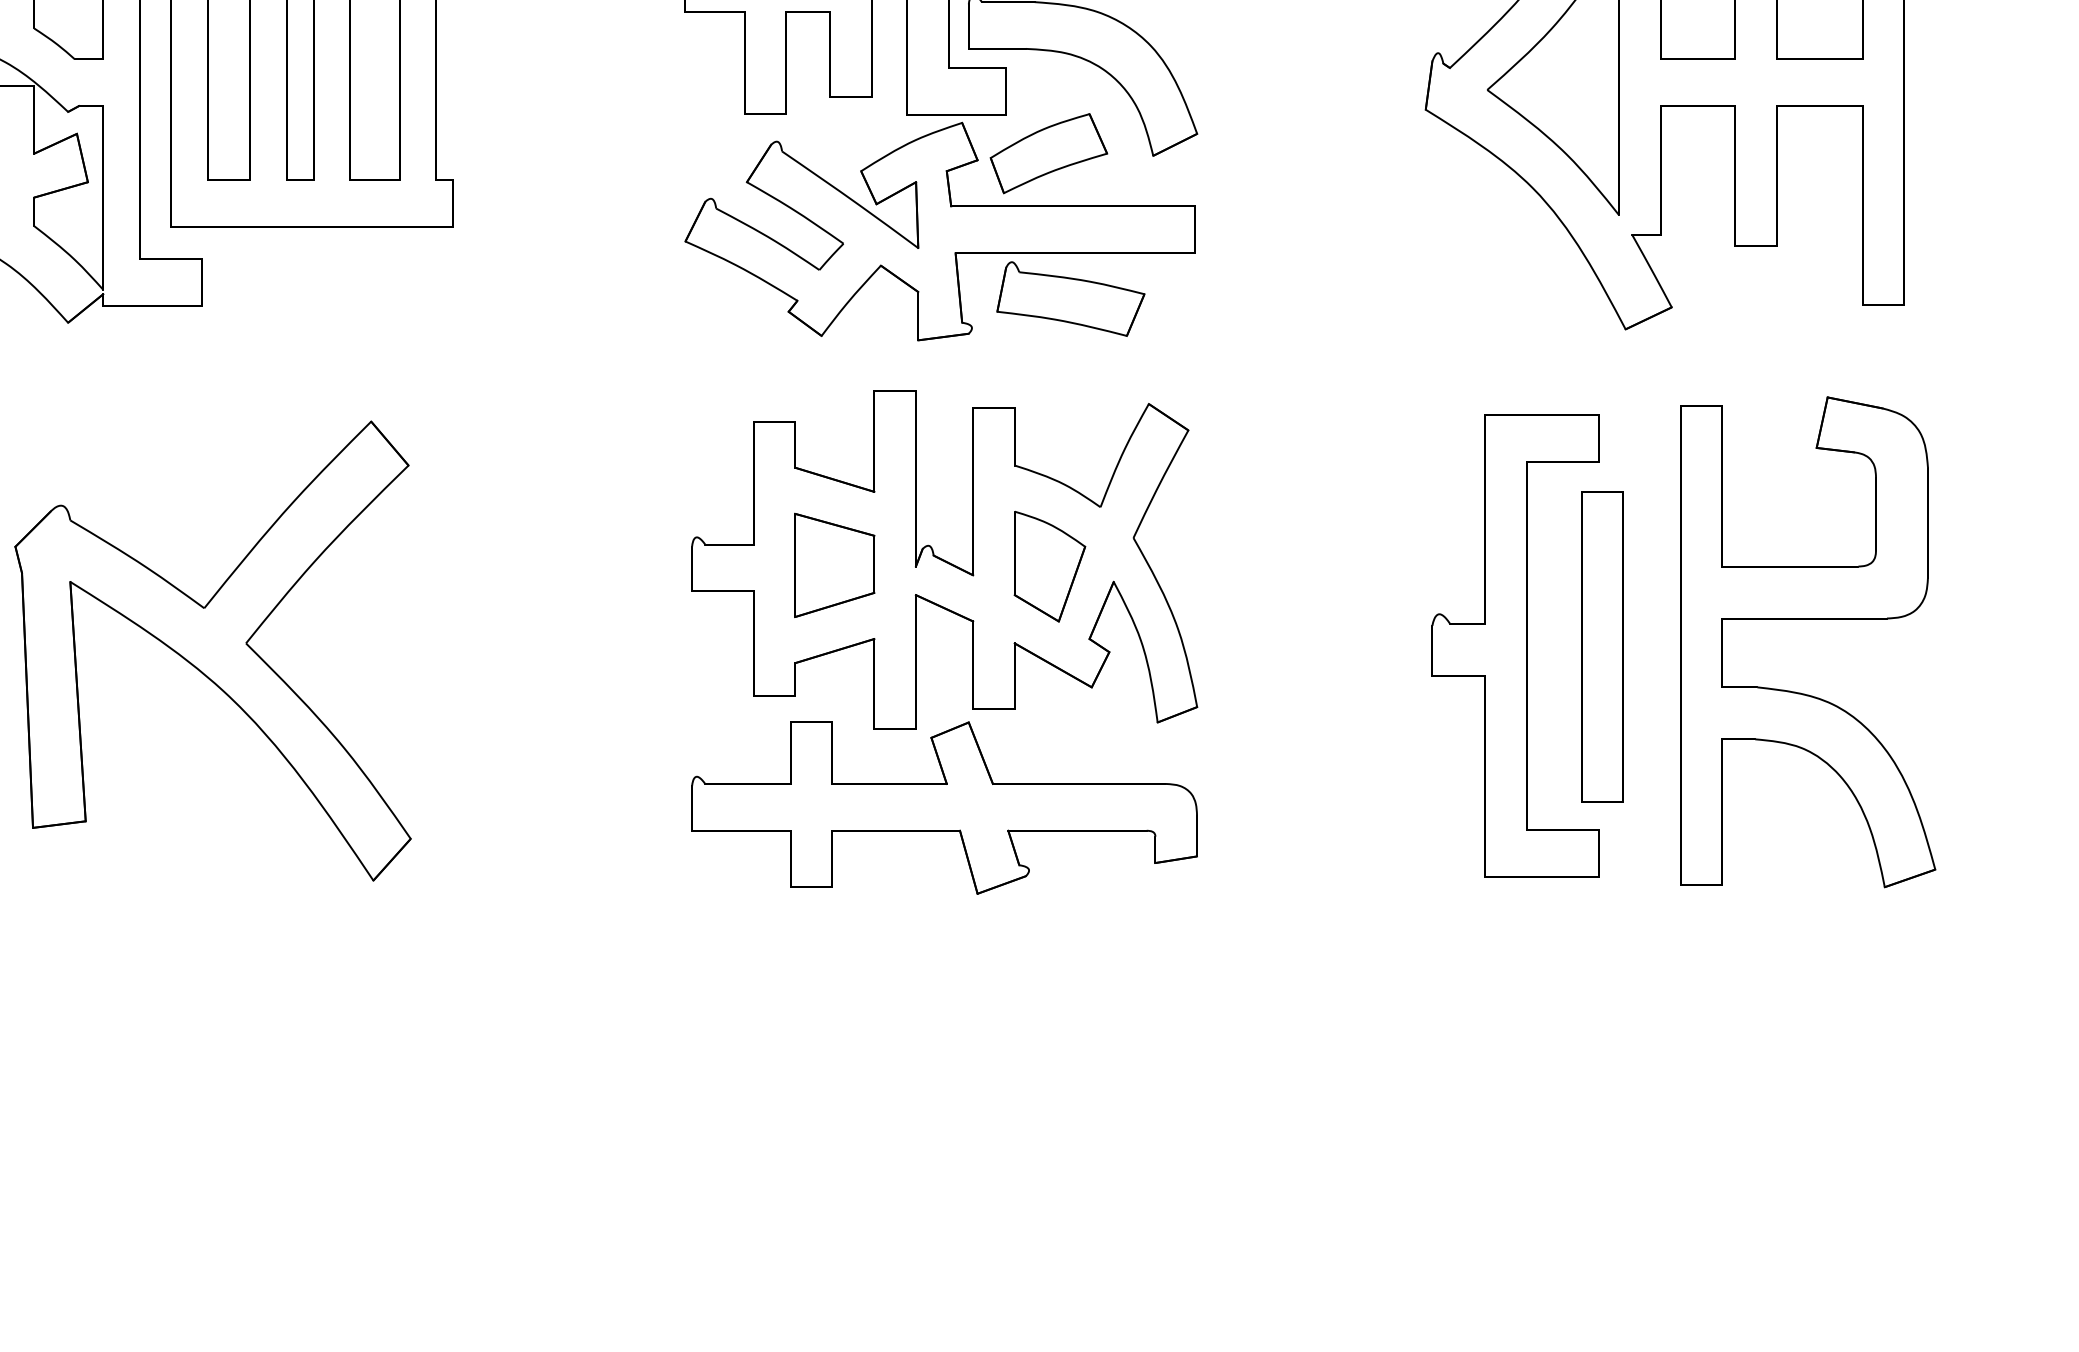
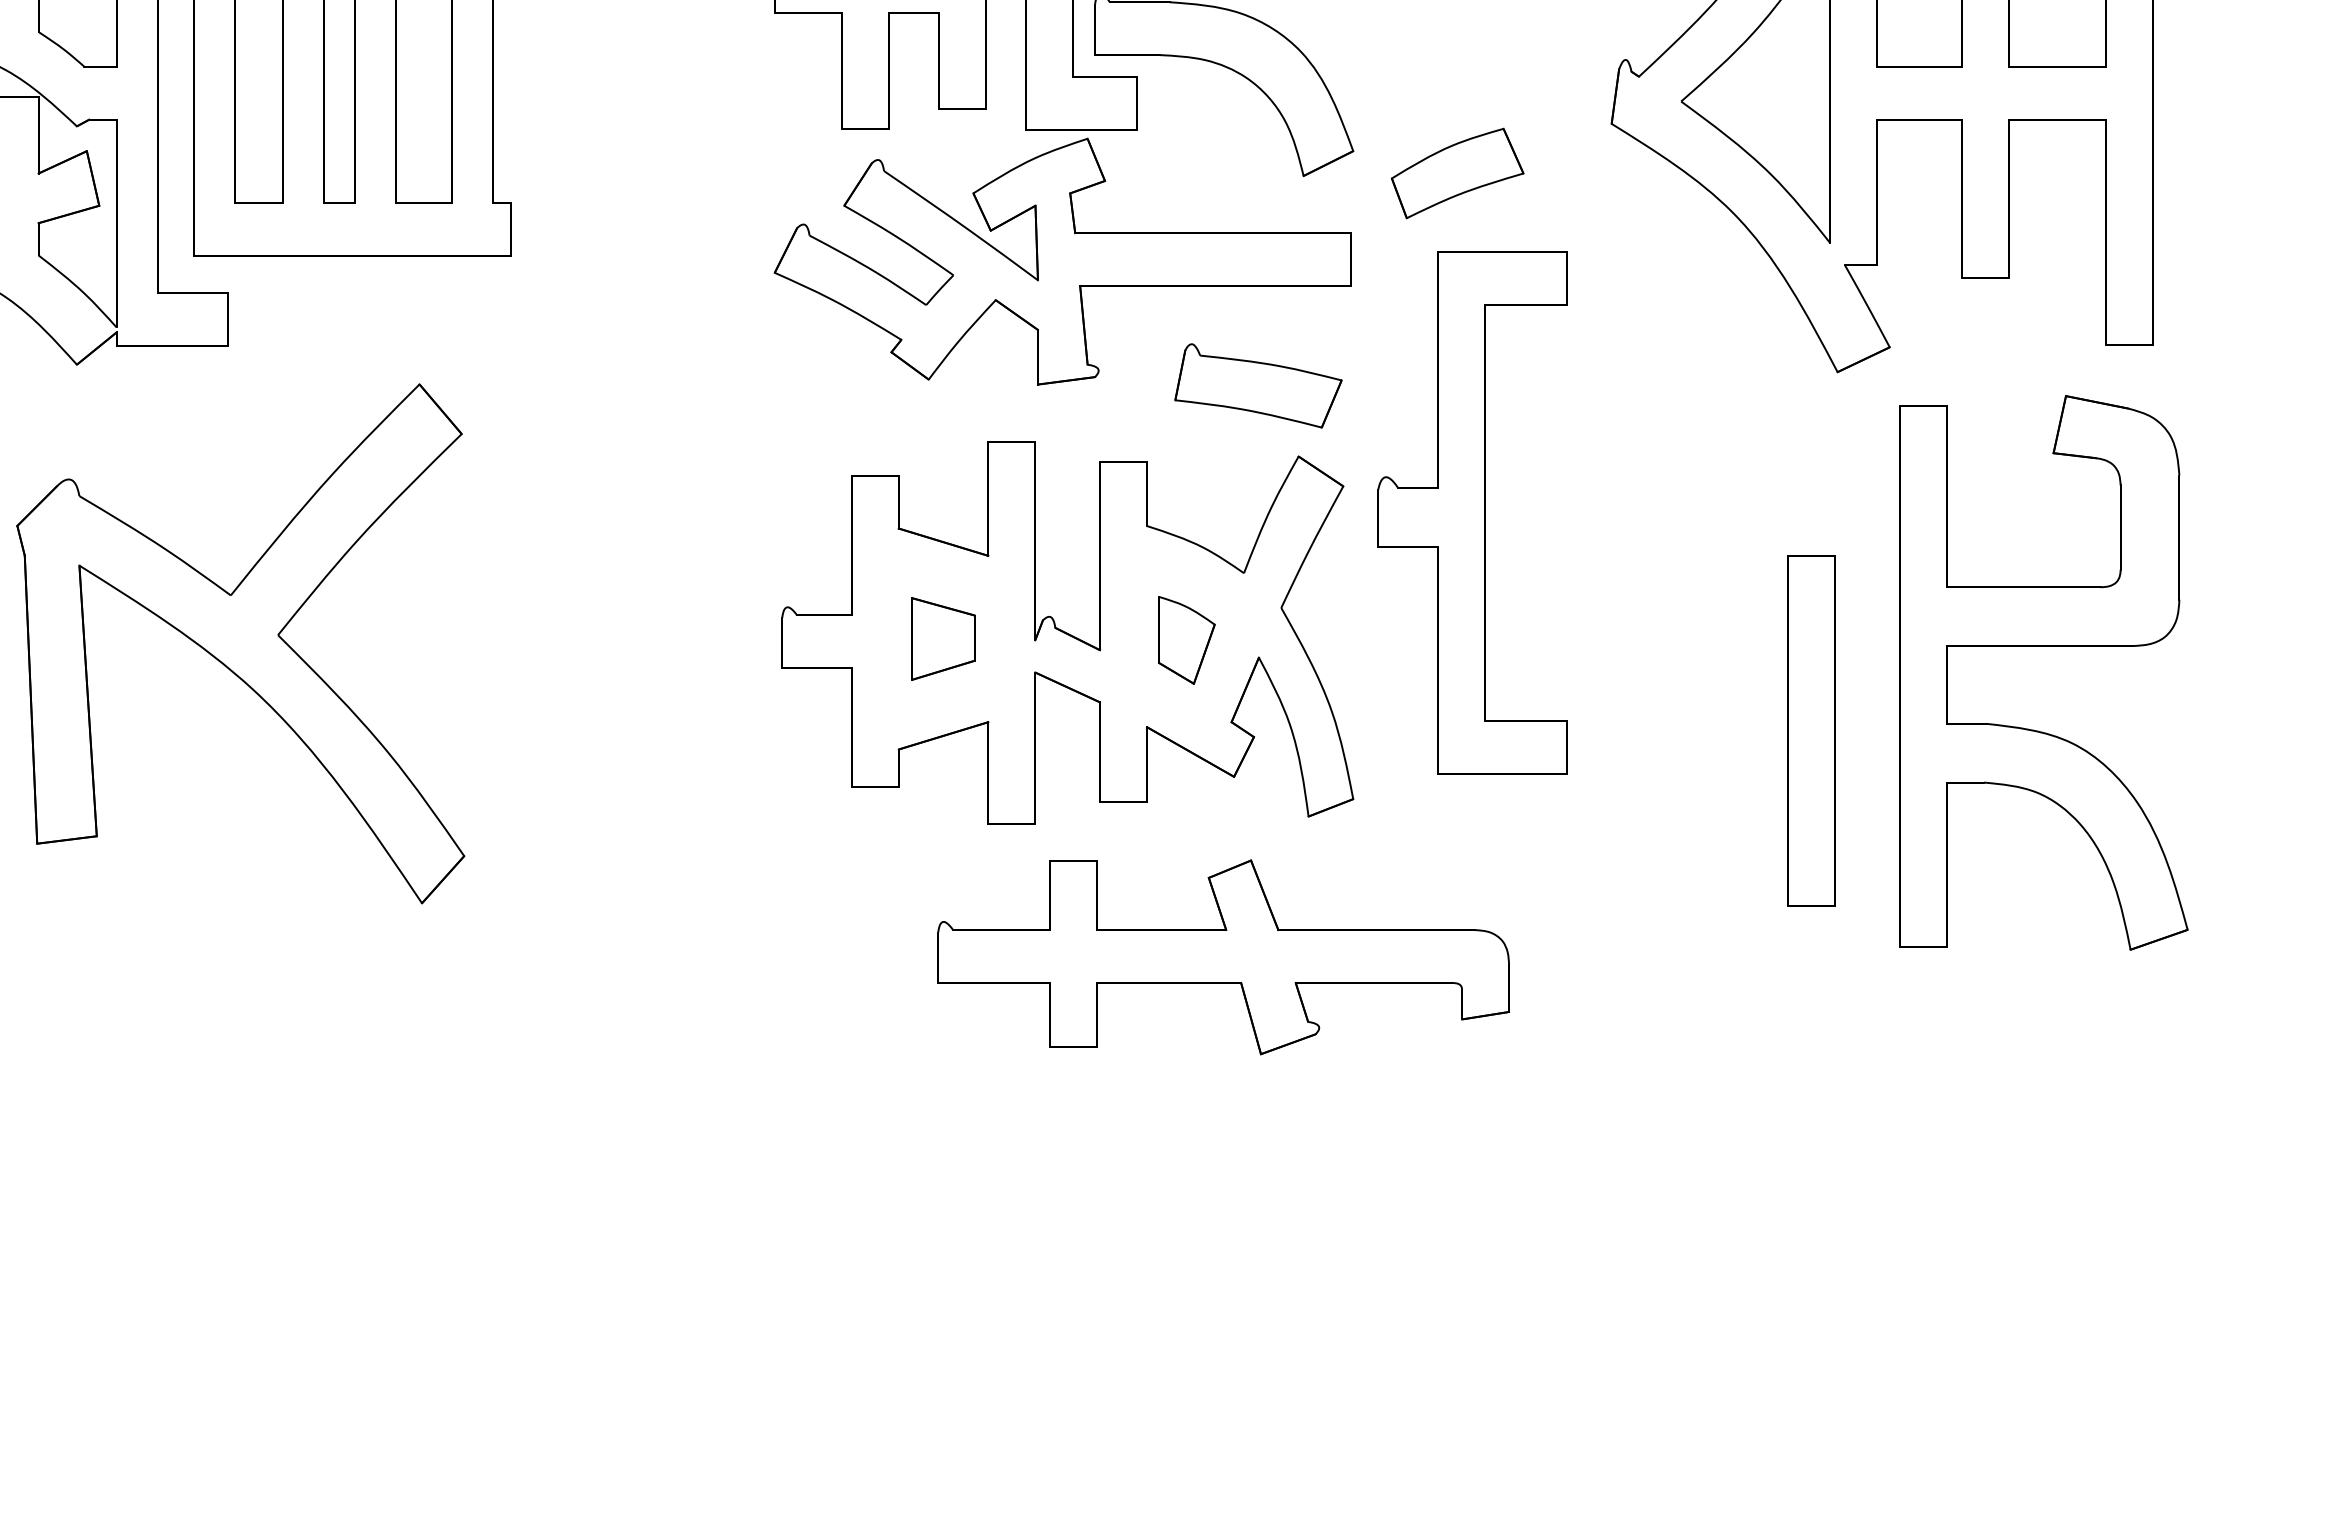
part: (1048, 153) -> (1457, 173), moved
part: (1070, 298) -> (1258, 385), moved
part: (834, 564) -> (943, 638), size x0.7
part: (1049, 566) -> (1186, 640), size x0.7
part: (1807, 618) -> (2043, 646), moved
part: (1515, 645) -> (1472, 512), moved
part: (212, 650) -> (240, 643), moved
part: (944, 808) -> (1223, 957), moved

